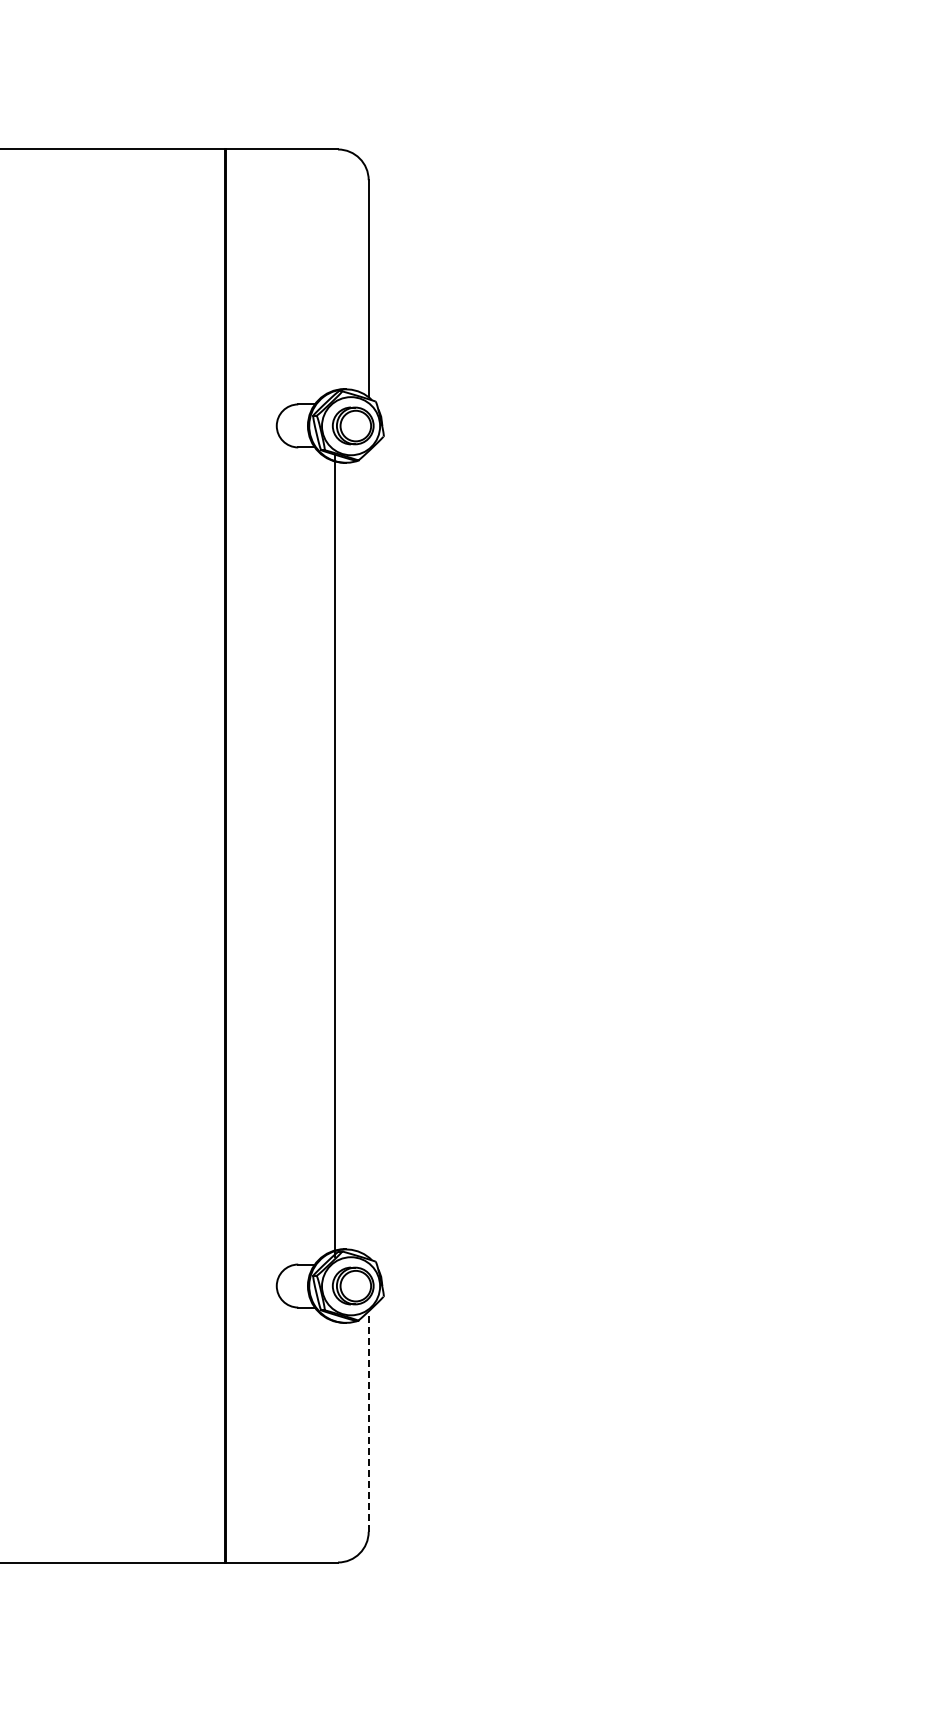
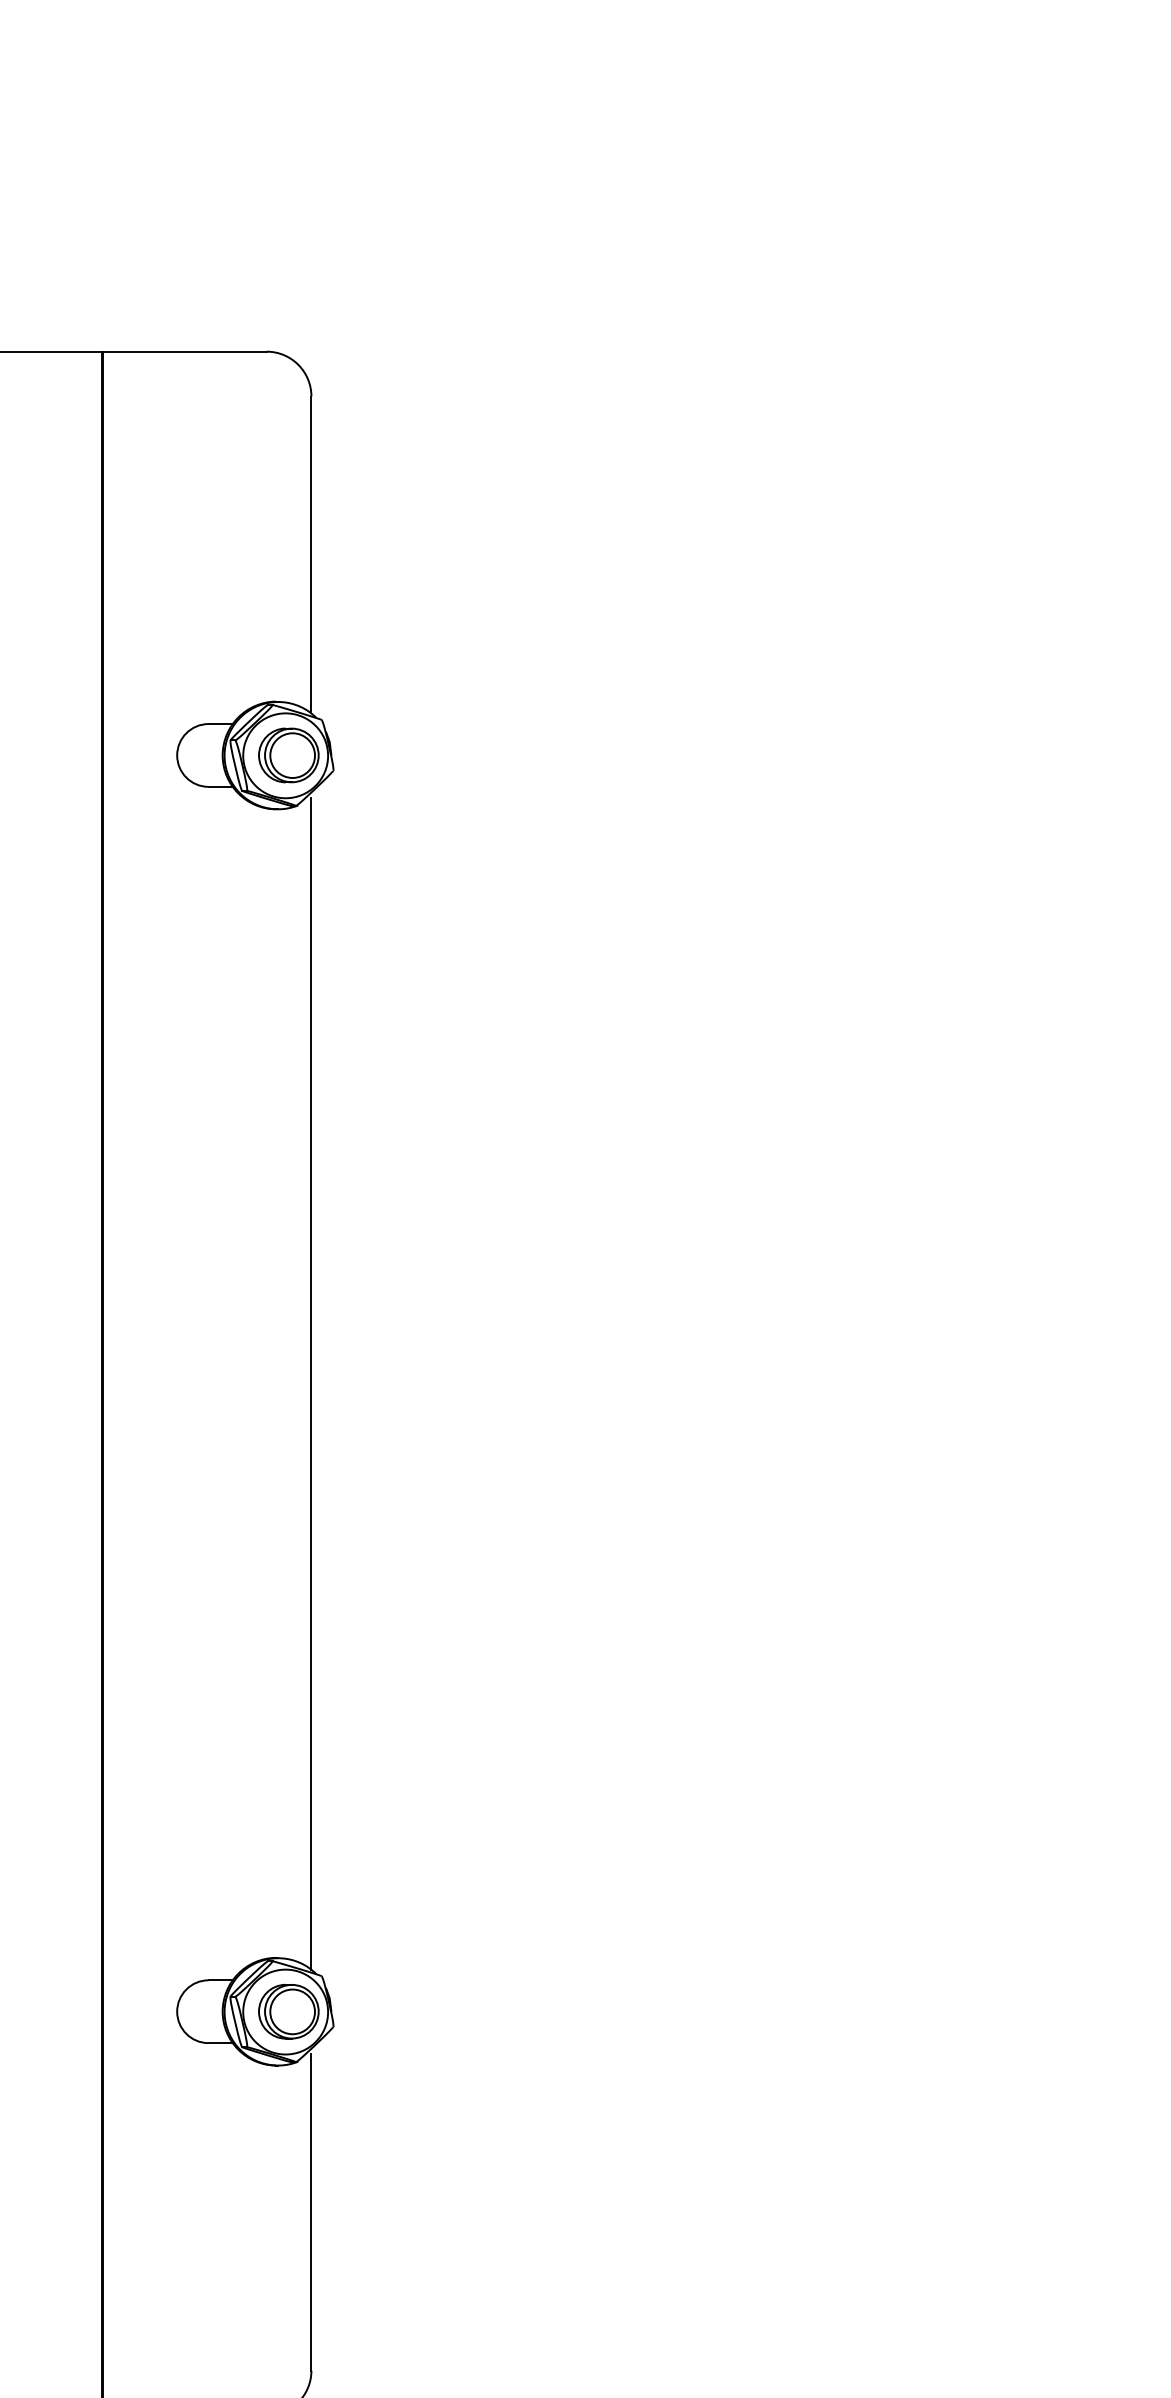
line: (334, 855) -> (311, 1382), moved
line: (368, 1422) -> (311, 2211), dashed -> solid

